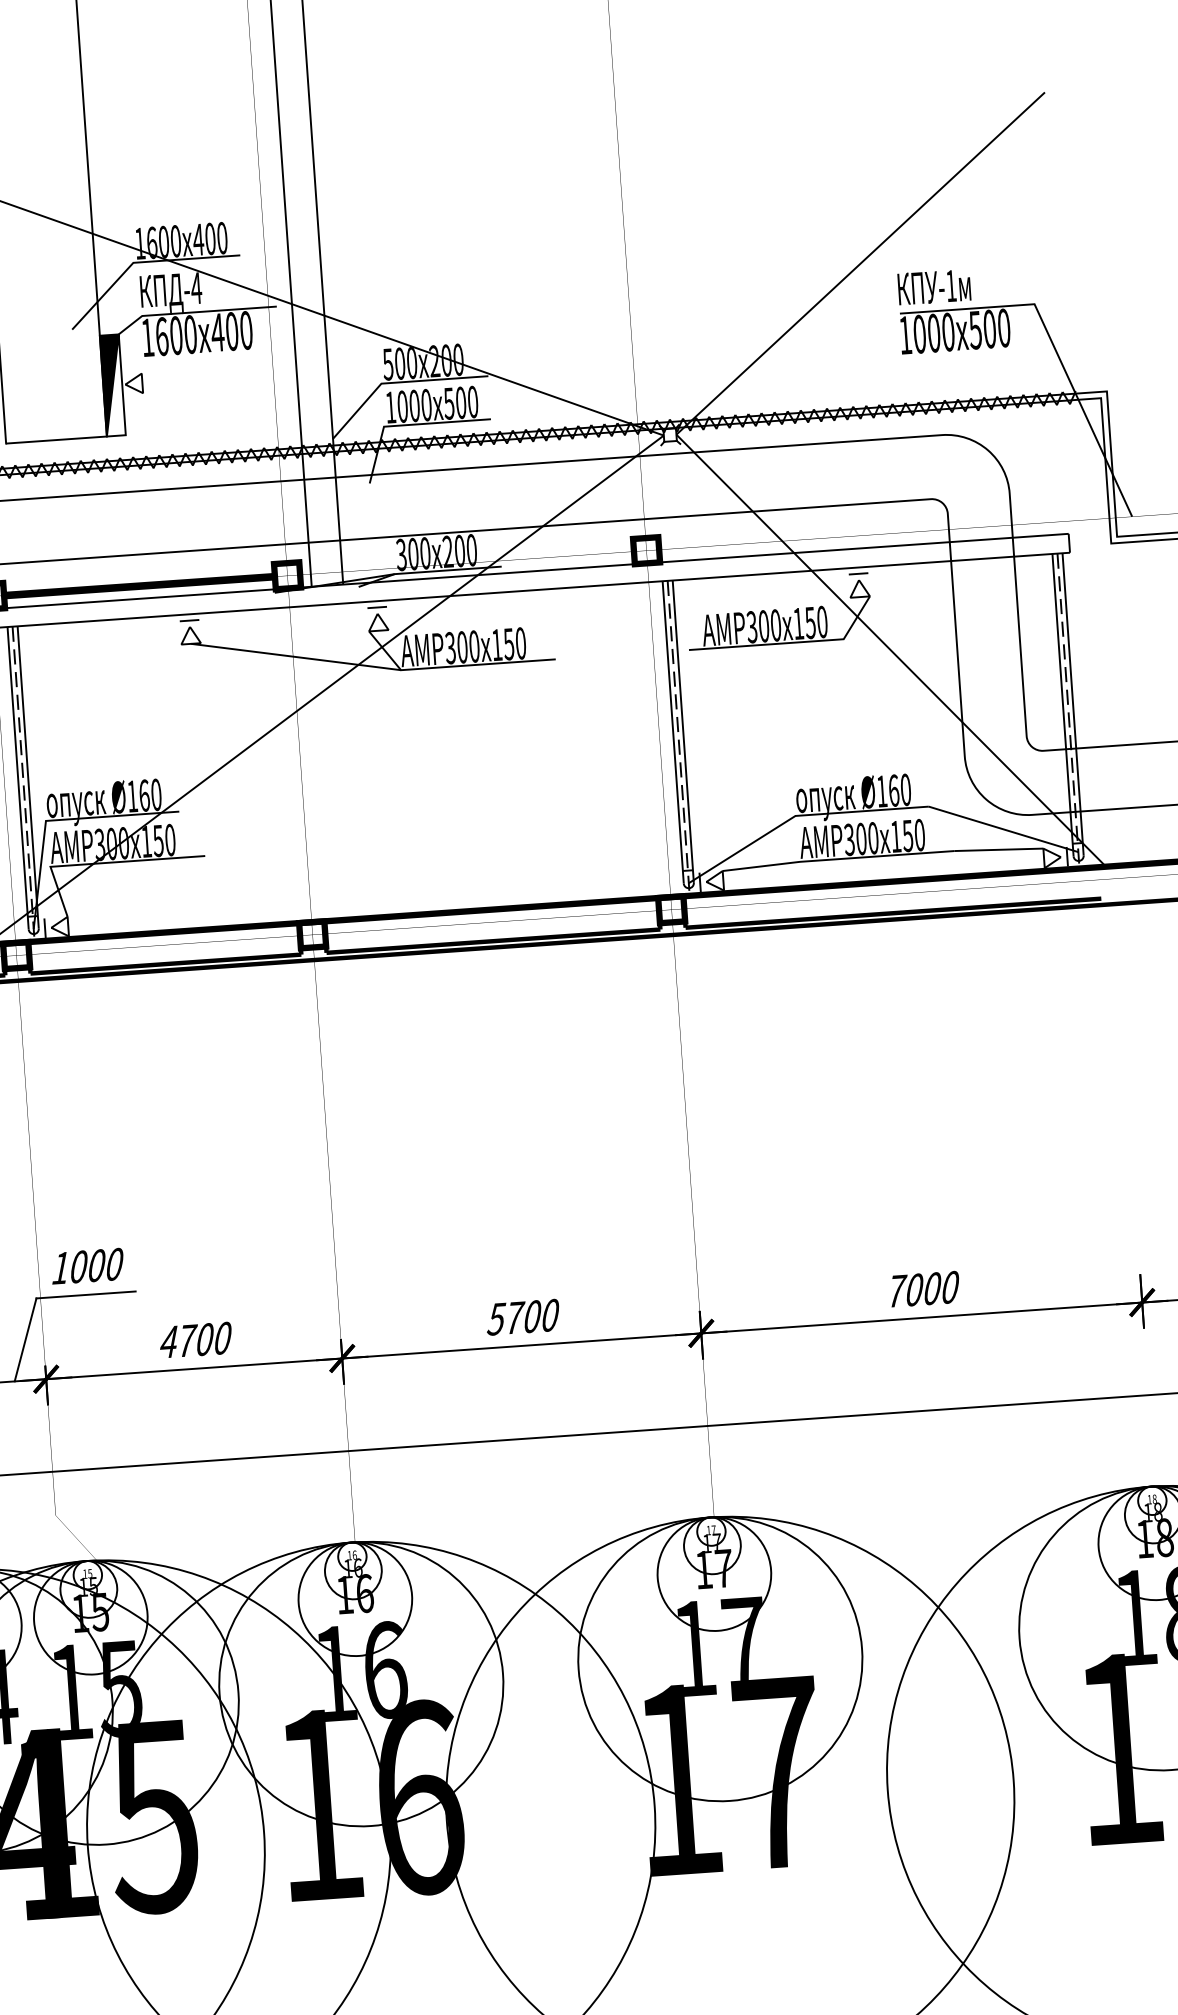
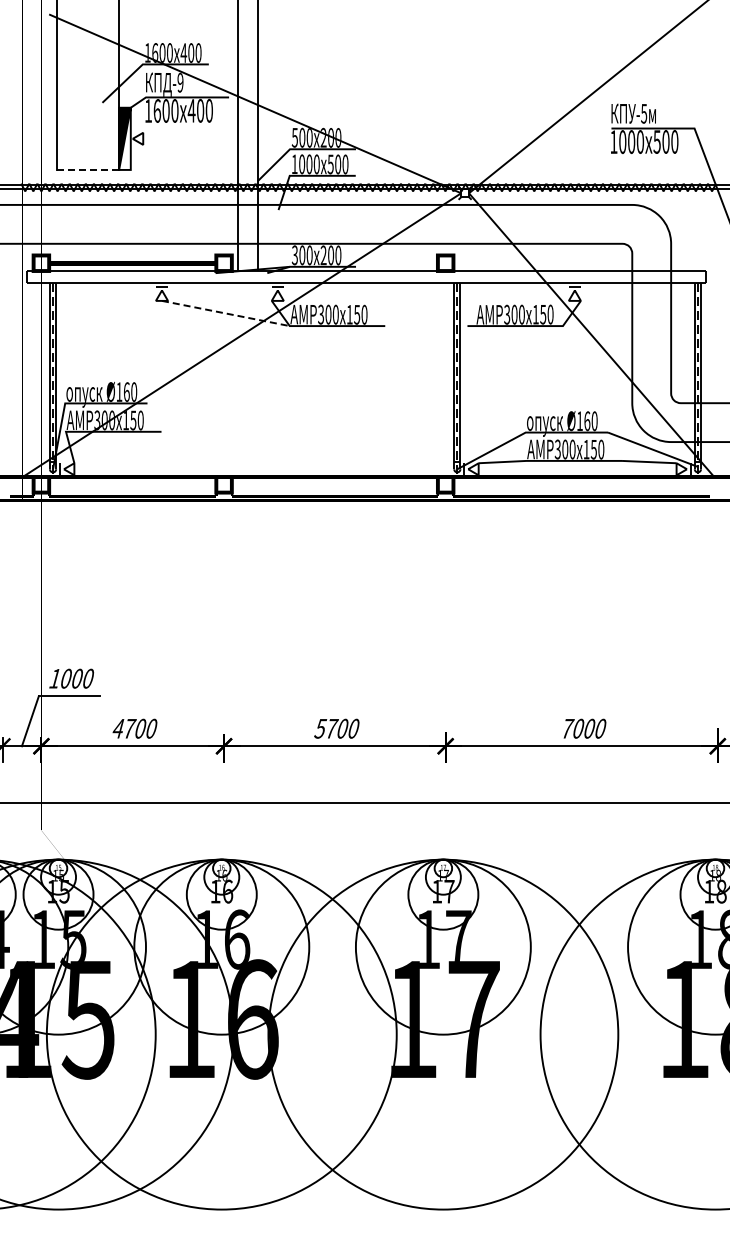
text: (951, 285) -> (644, 113), -1 -> -5
text: (196, 287) -> (180, 82), -4 -> -9
line: (57, 439) -> (88, 169), solid -> dashed
line: (297, 656) -> (226, 313), solid -> dashed

